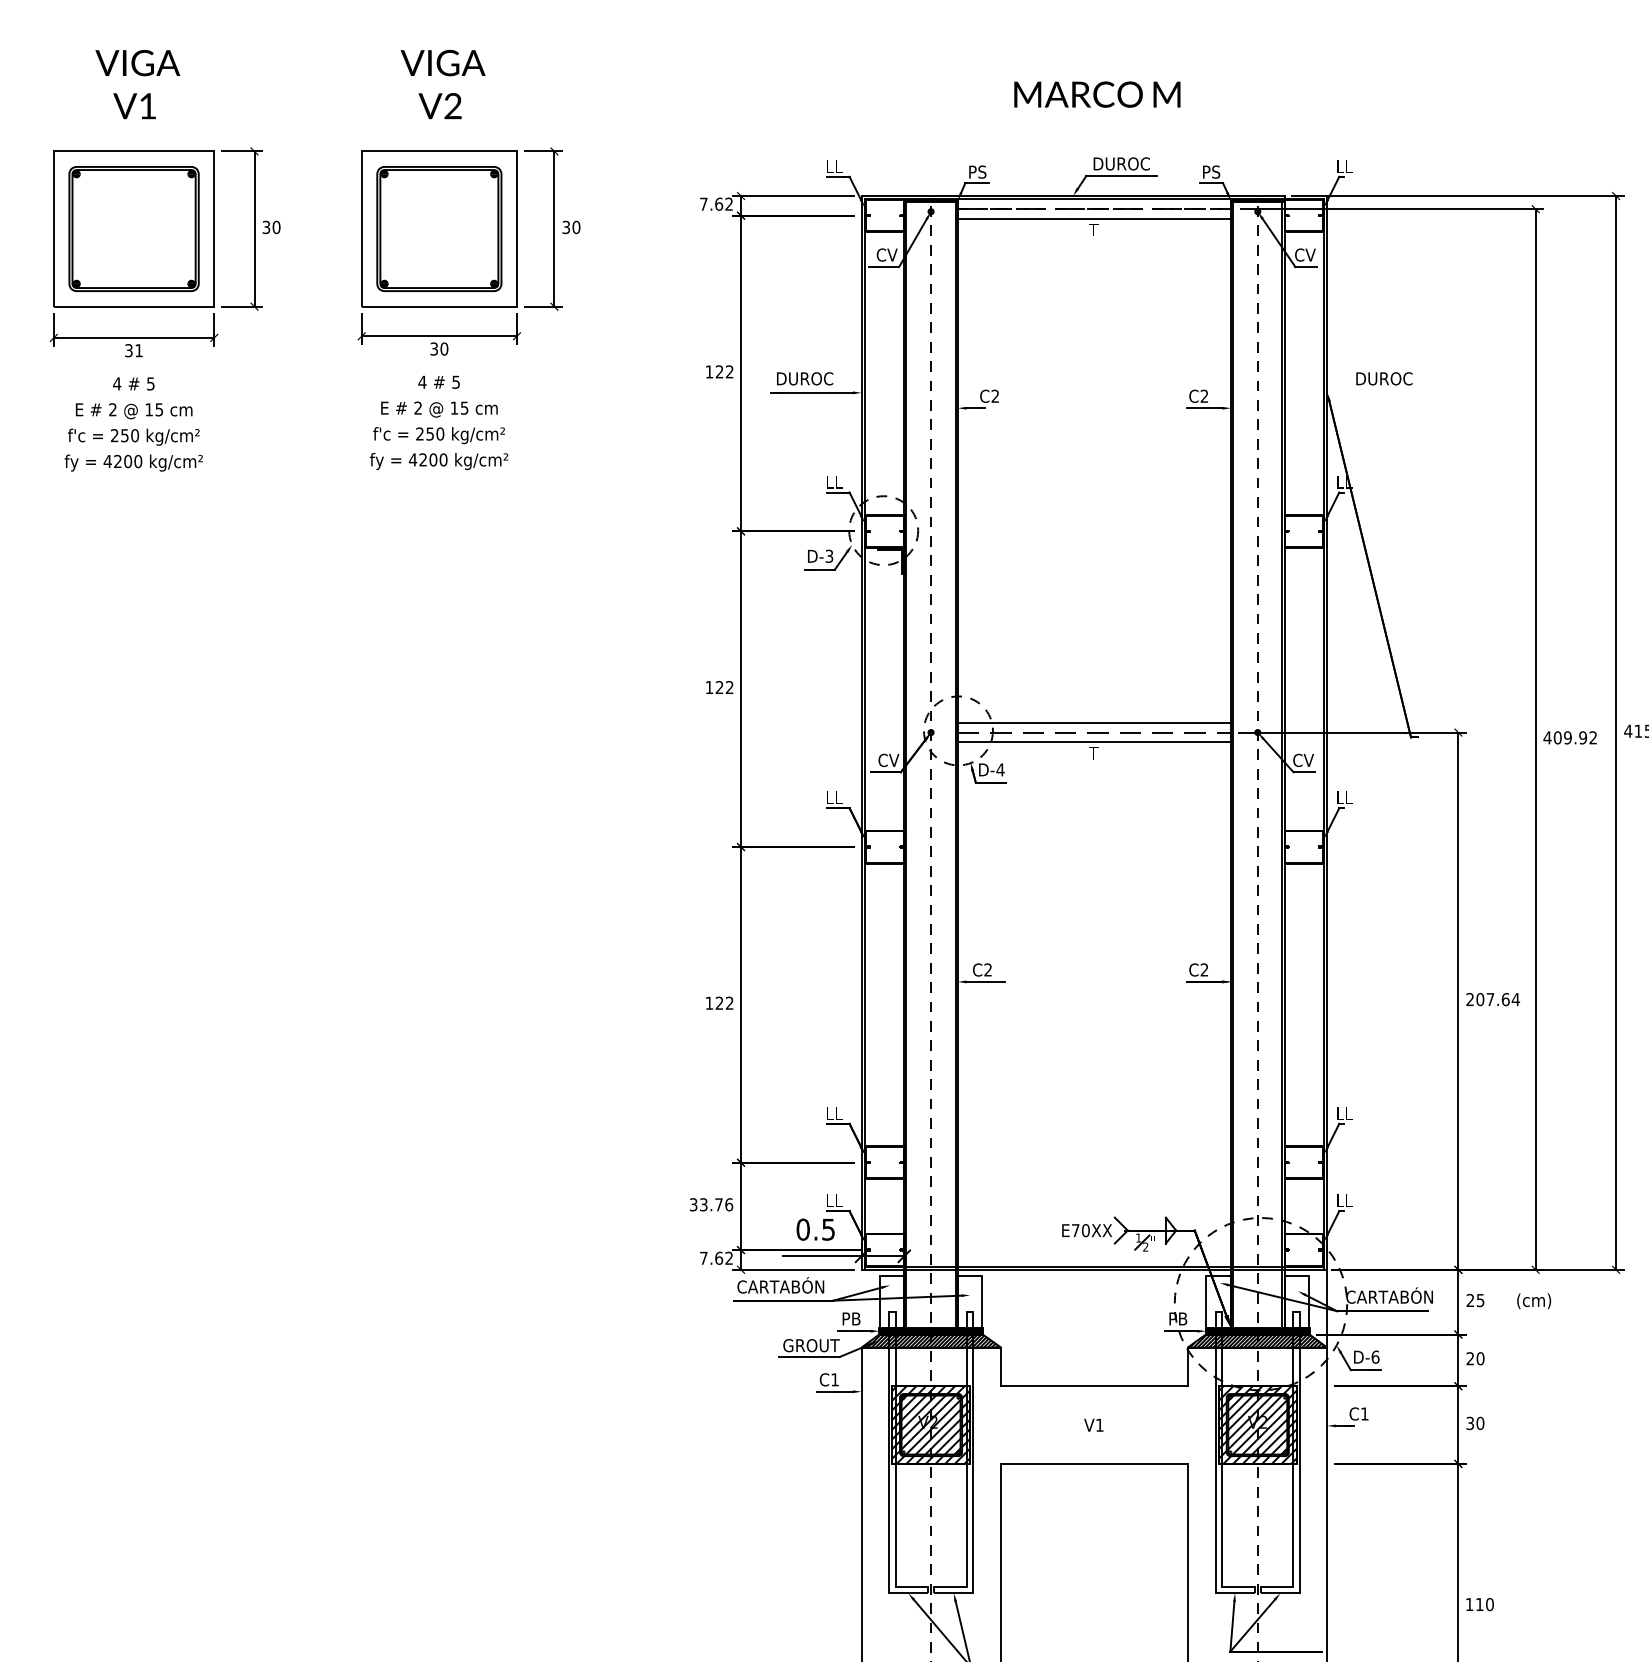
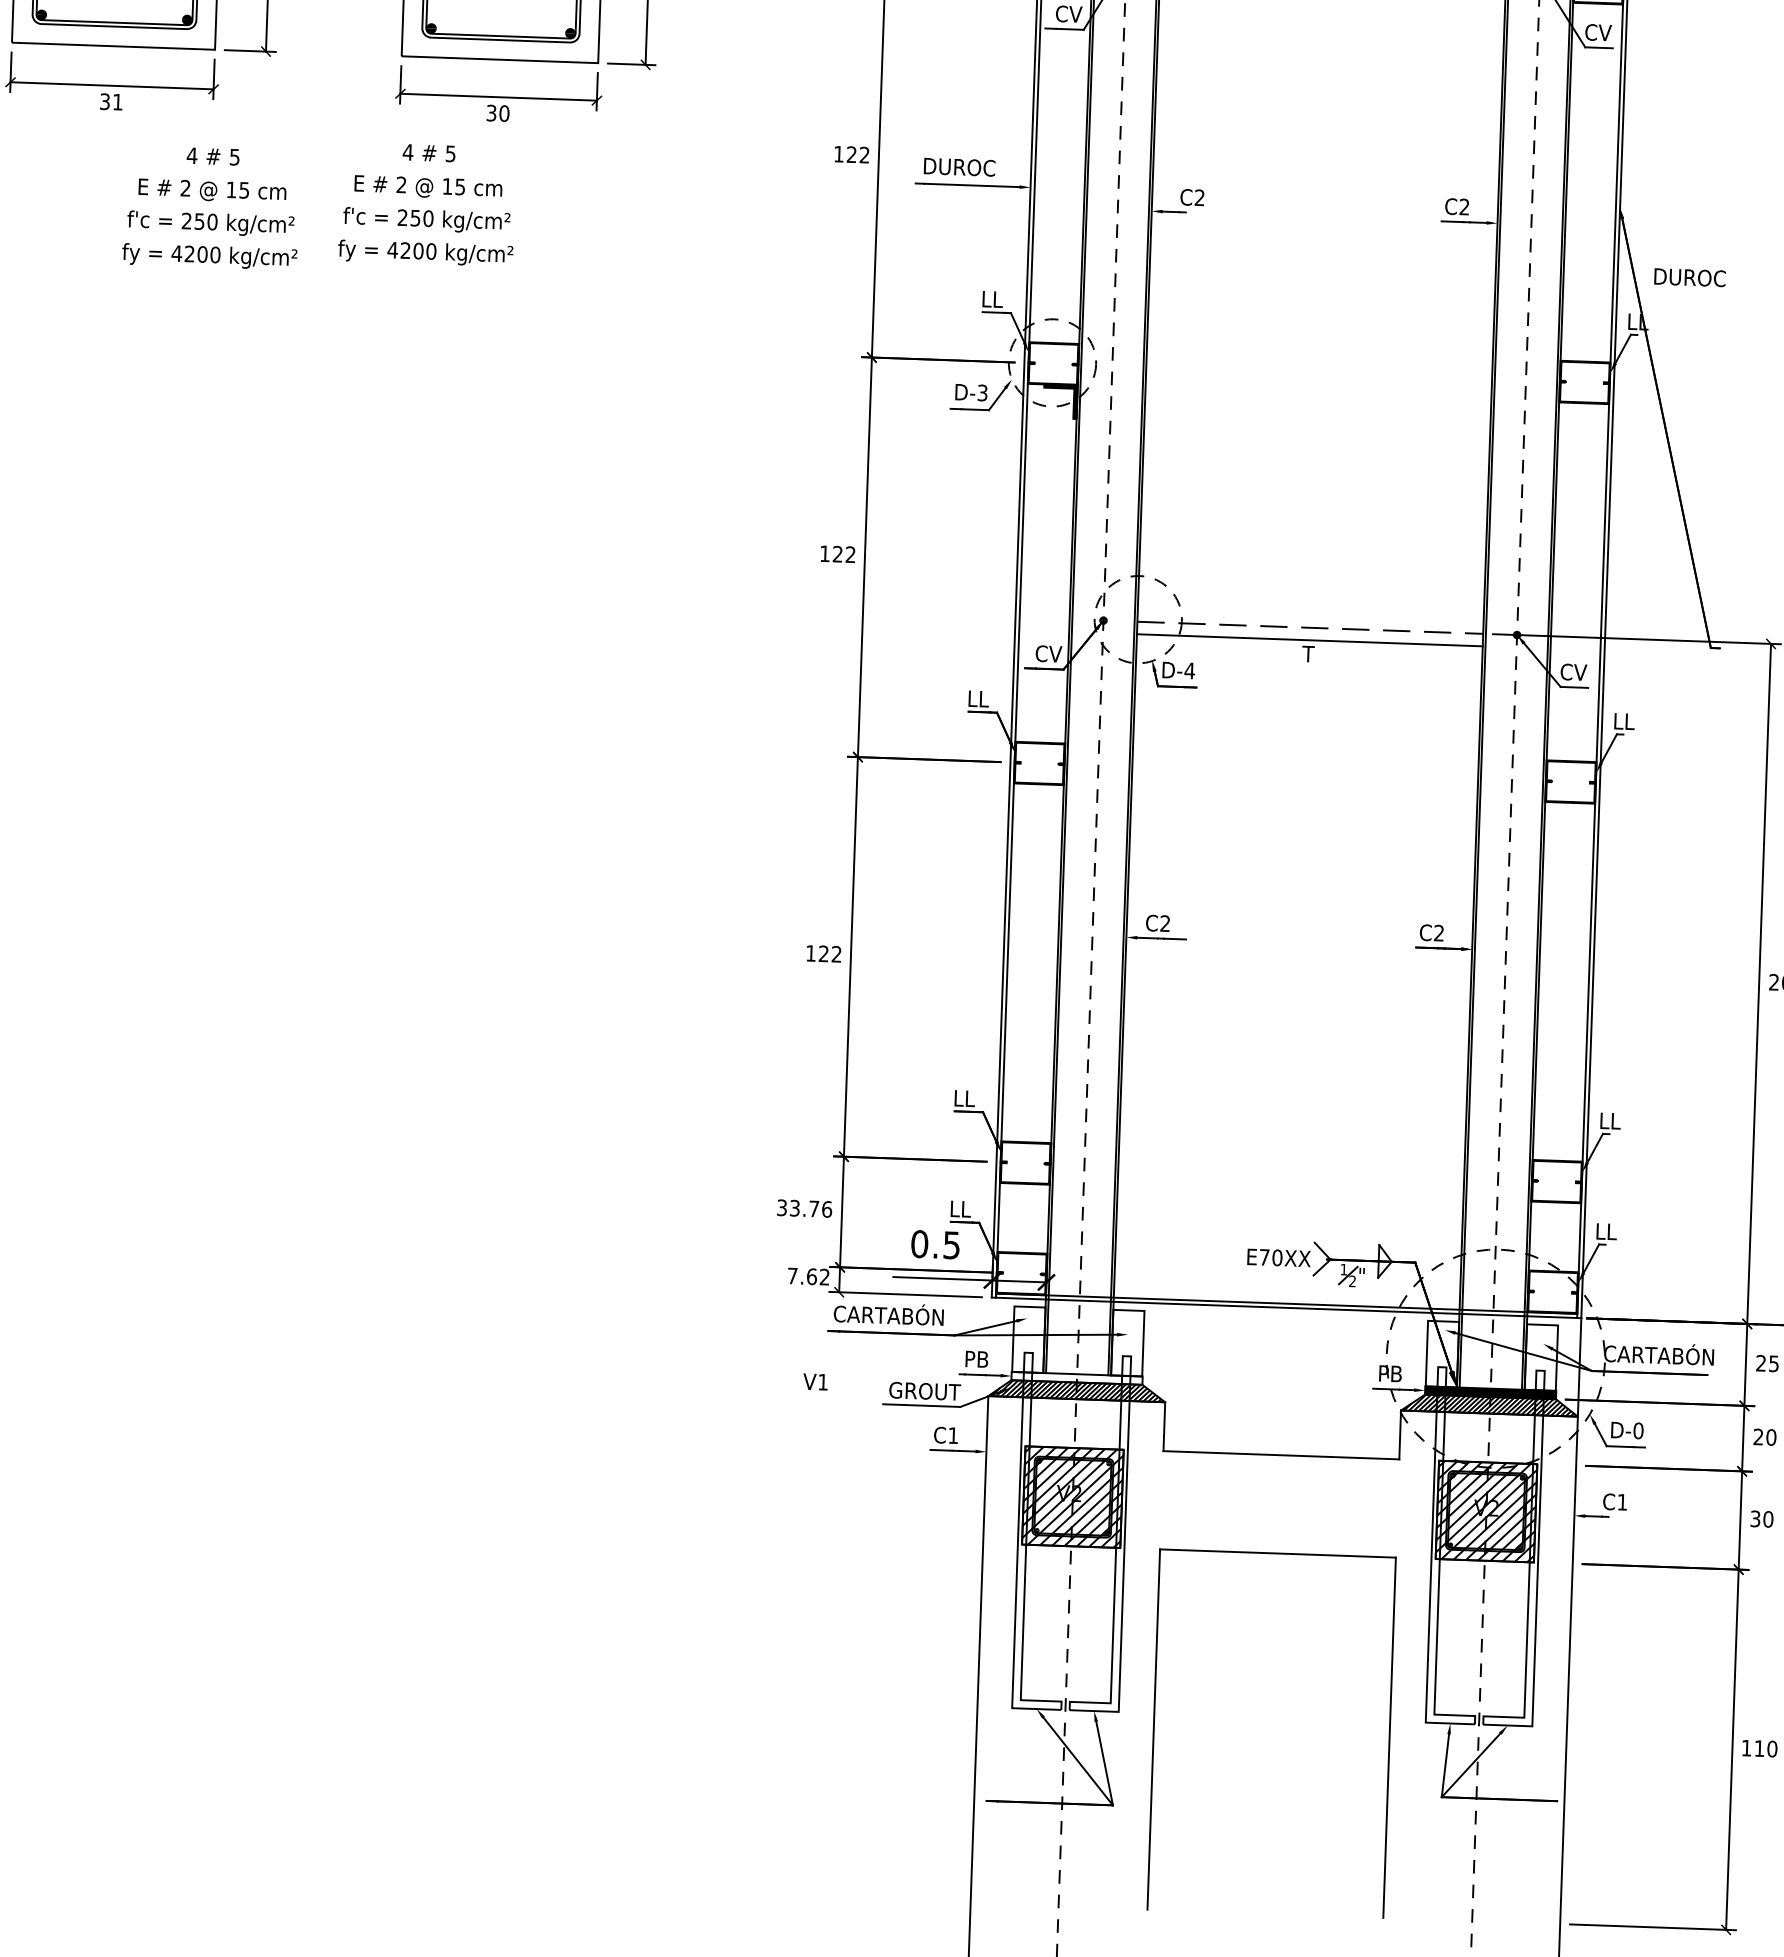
text: (1384, 378) -> (1690, 277), moved
text: (438, 422) -> (426, 203), moved
text: (133, 424) -> (211, 207), moved
line: (1094, 722) -> (1310, 615), removed
fill: (930, 1330) -> (1076, 1377), removed
text: (1375, 1356) -> (1638, 1430), D-6 -> D-0
text: (1093, 1424) -> (815, 1380), moved

